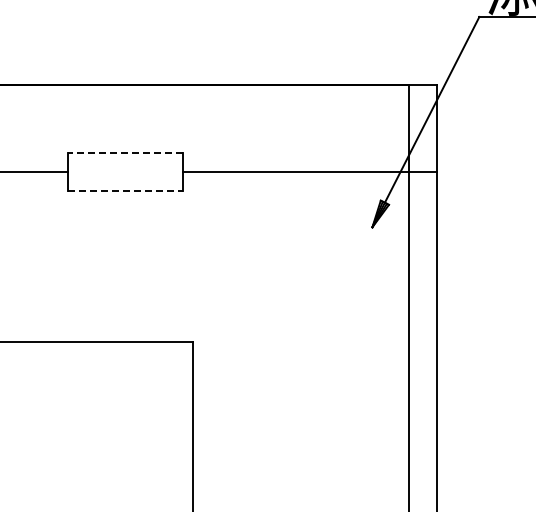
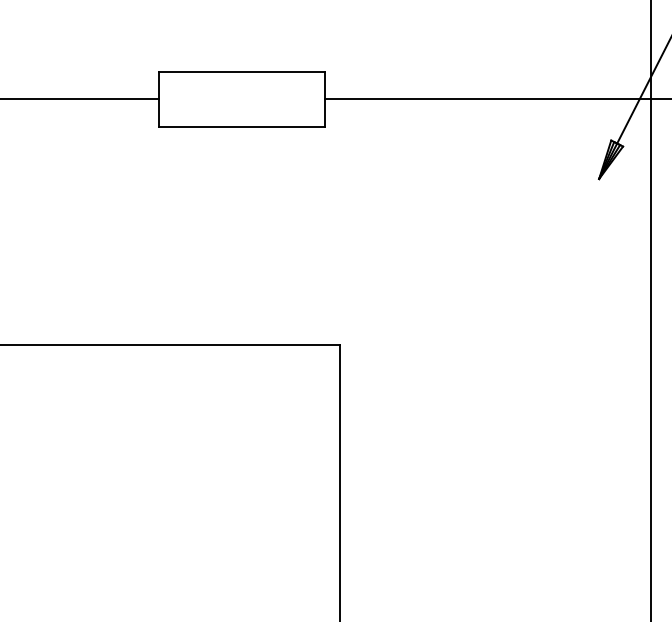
line: (124, 152) -> (240, 70), dashed -> solid
line: (125, 191) -> (242, 127), dashed -> solid

